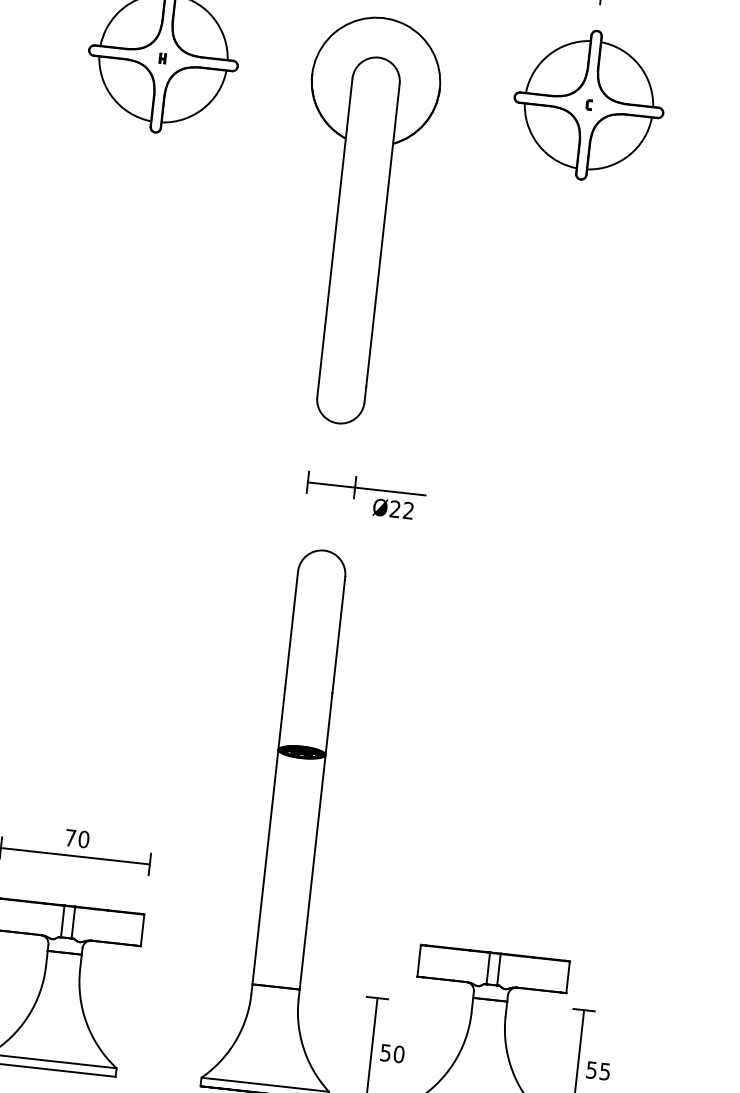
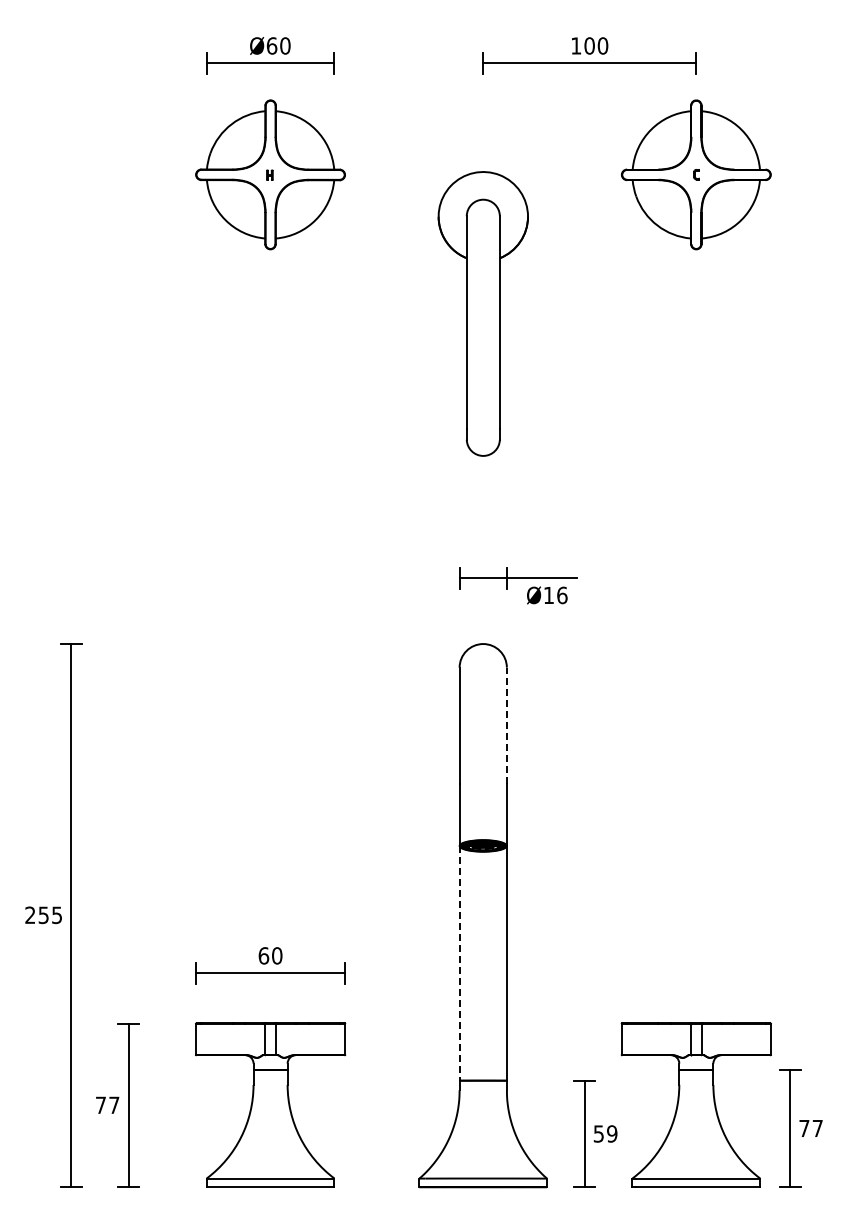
part: (360, 220) -> (483, 313), size x0.7
text: (401, 510) -> (555, 595), Ø22 -> Ø16
line: (338, 634) -> (506, 725), solid -> dashed
text: (70, 837) -> (263, 955), 70 -> 60
line: (265, 867) -> (459, 963), solid -> dashed
text: (399, 1053) -> (612, 1133), 50 -> 59
text: (597, 1070) -> (810, 1128), 55 -> 77

